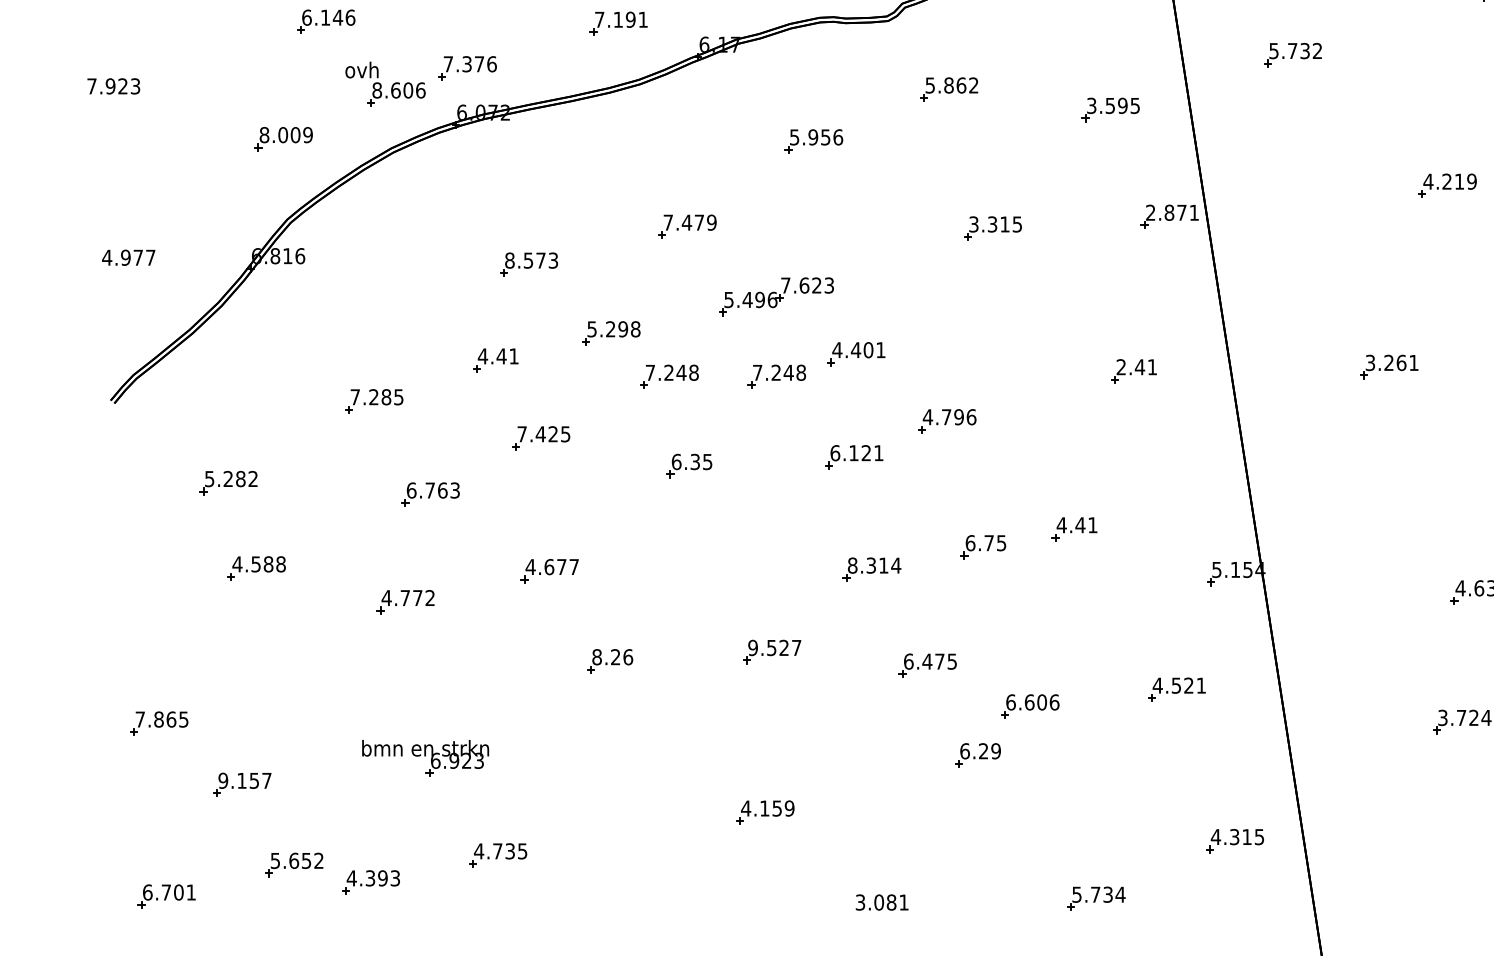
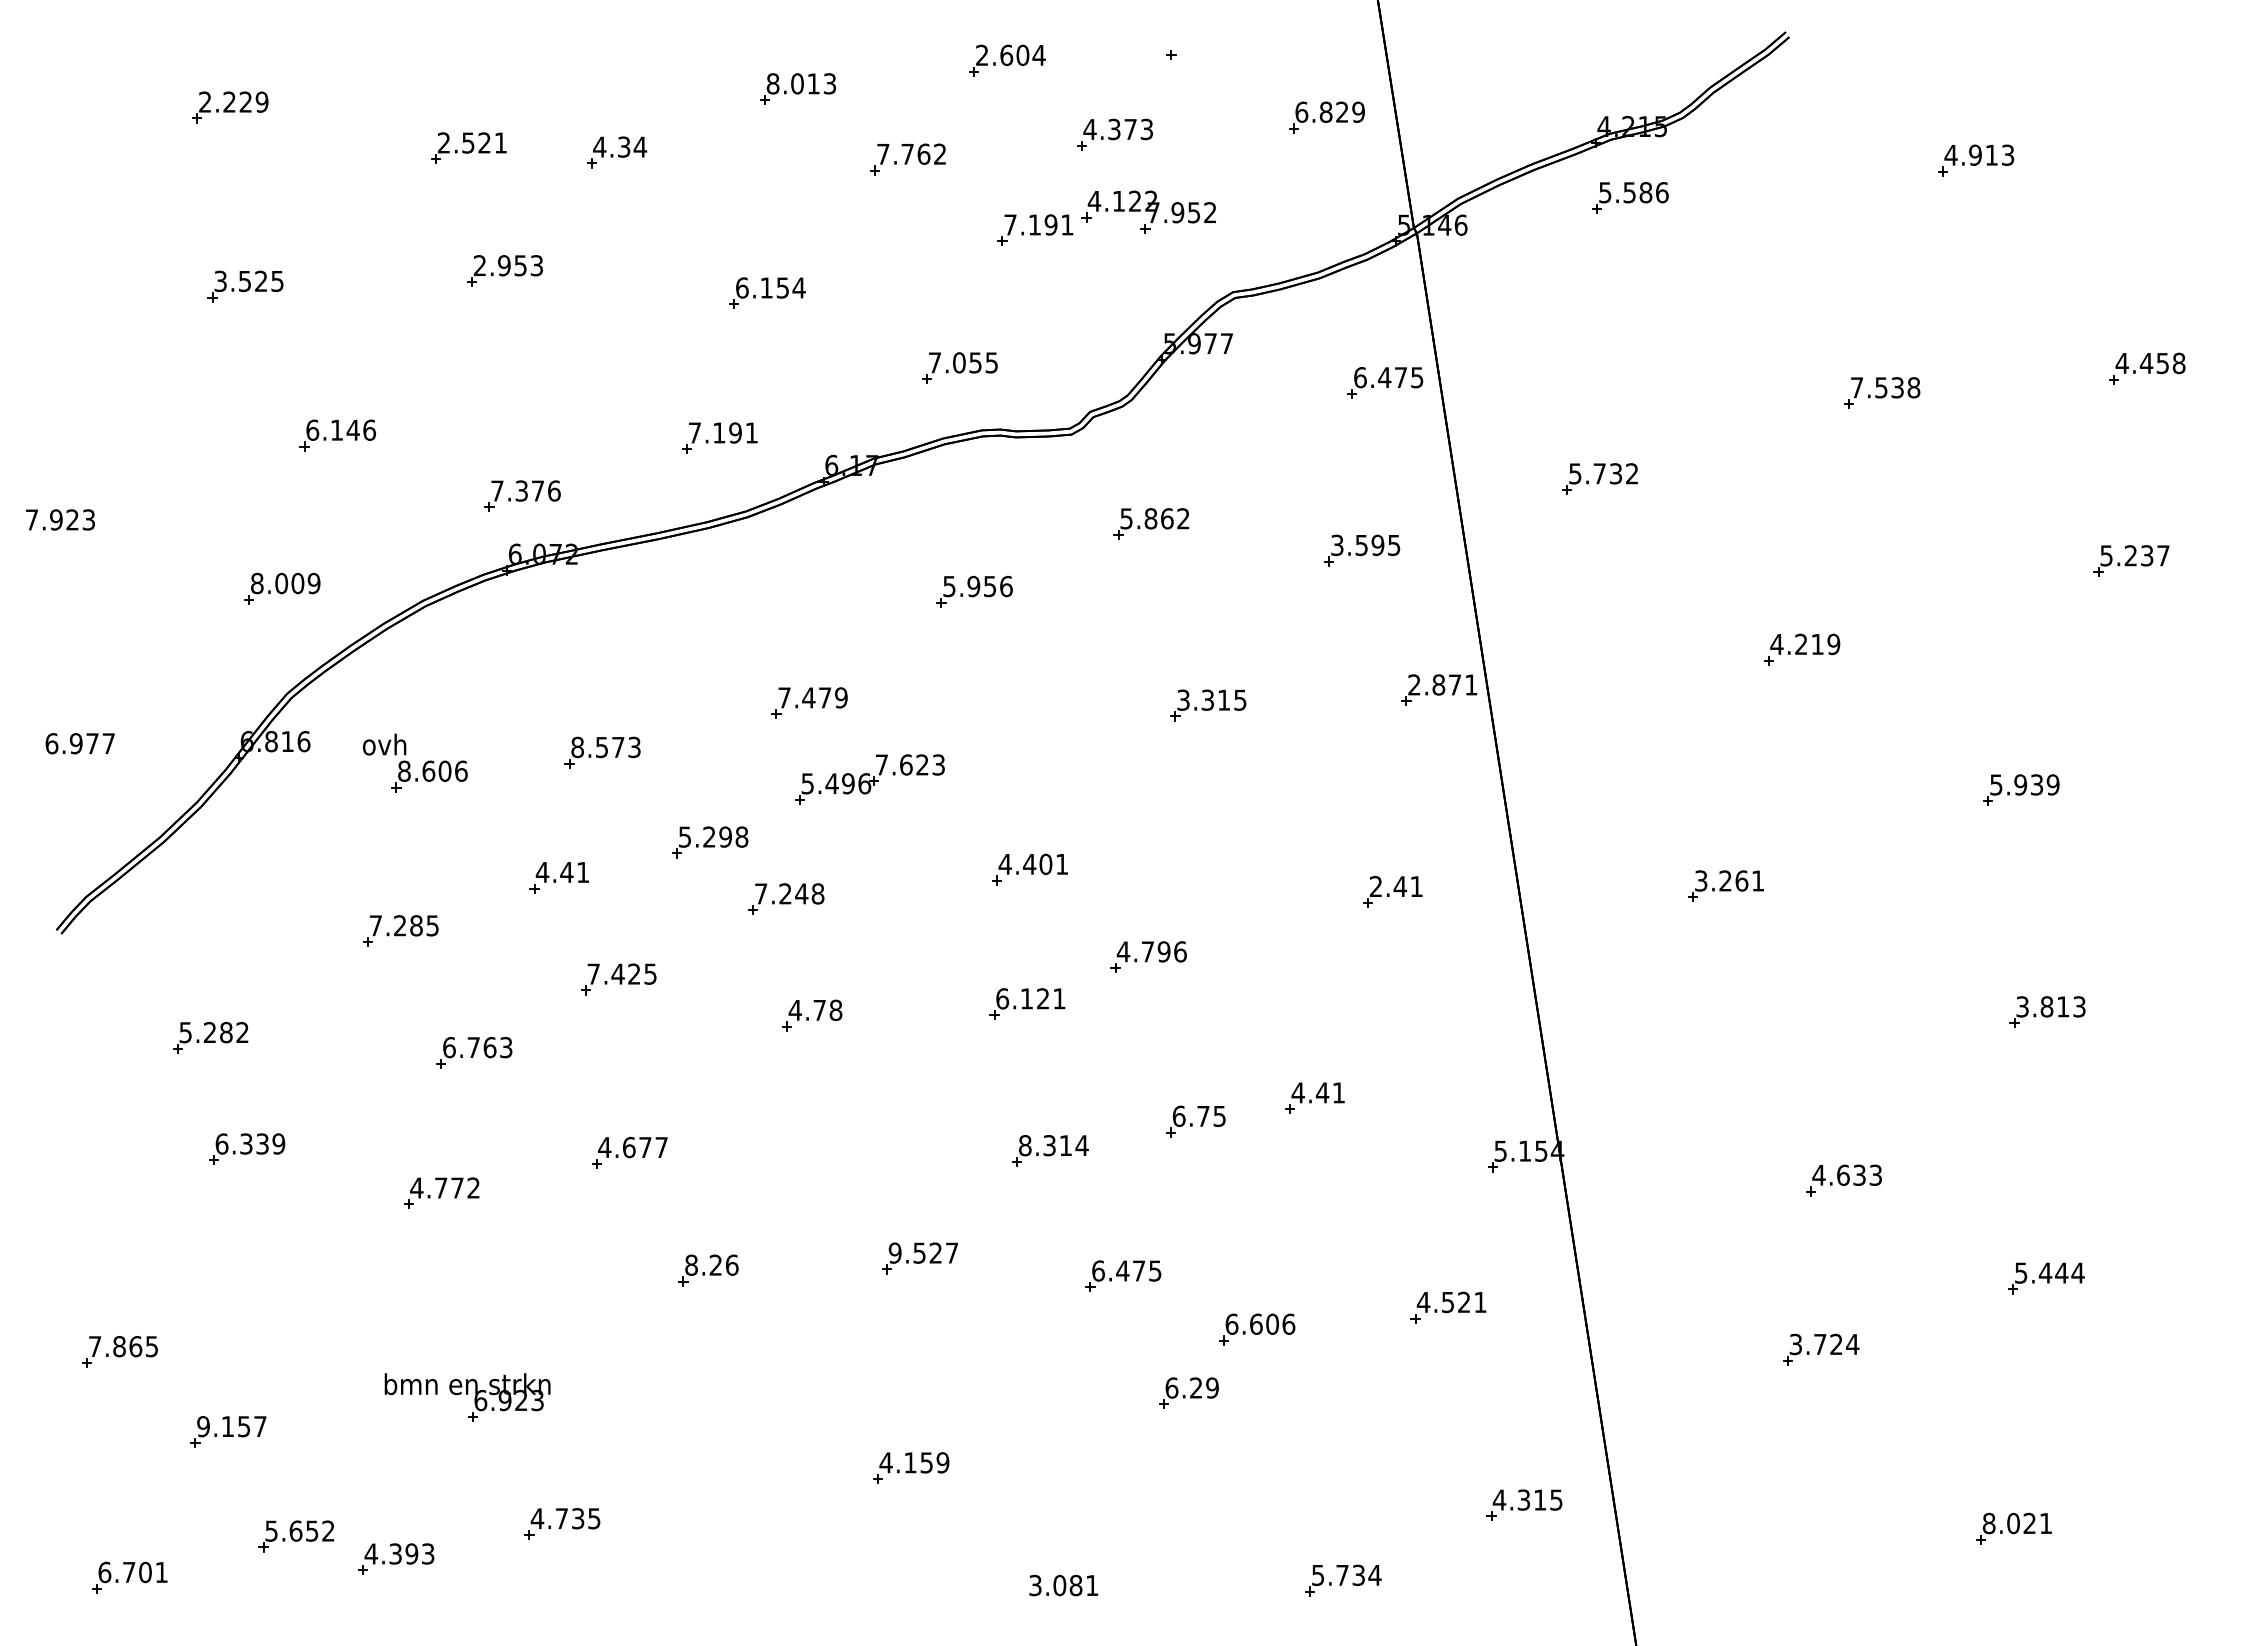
part: (385, 83) -> (415, 762), moved
text: (106, 257) -> (51, 743), 4.977 -> 6.977
part: (776, 296) -> (869, 779), moved
part: (777, 376) -> (926, 898), removed
text: (692, 461) -> (815, 1009), 6.35 -> 4.78
text: (259, 563) -> (250, 1143), 4.588 -> 6.339

